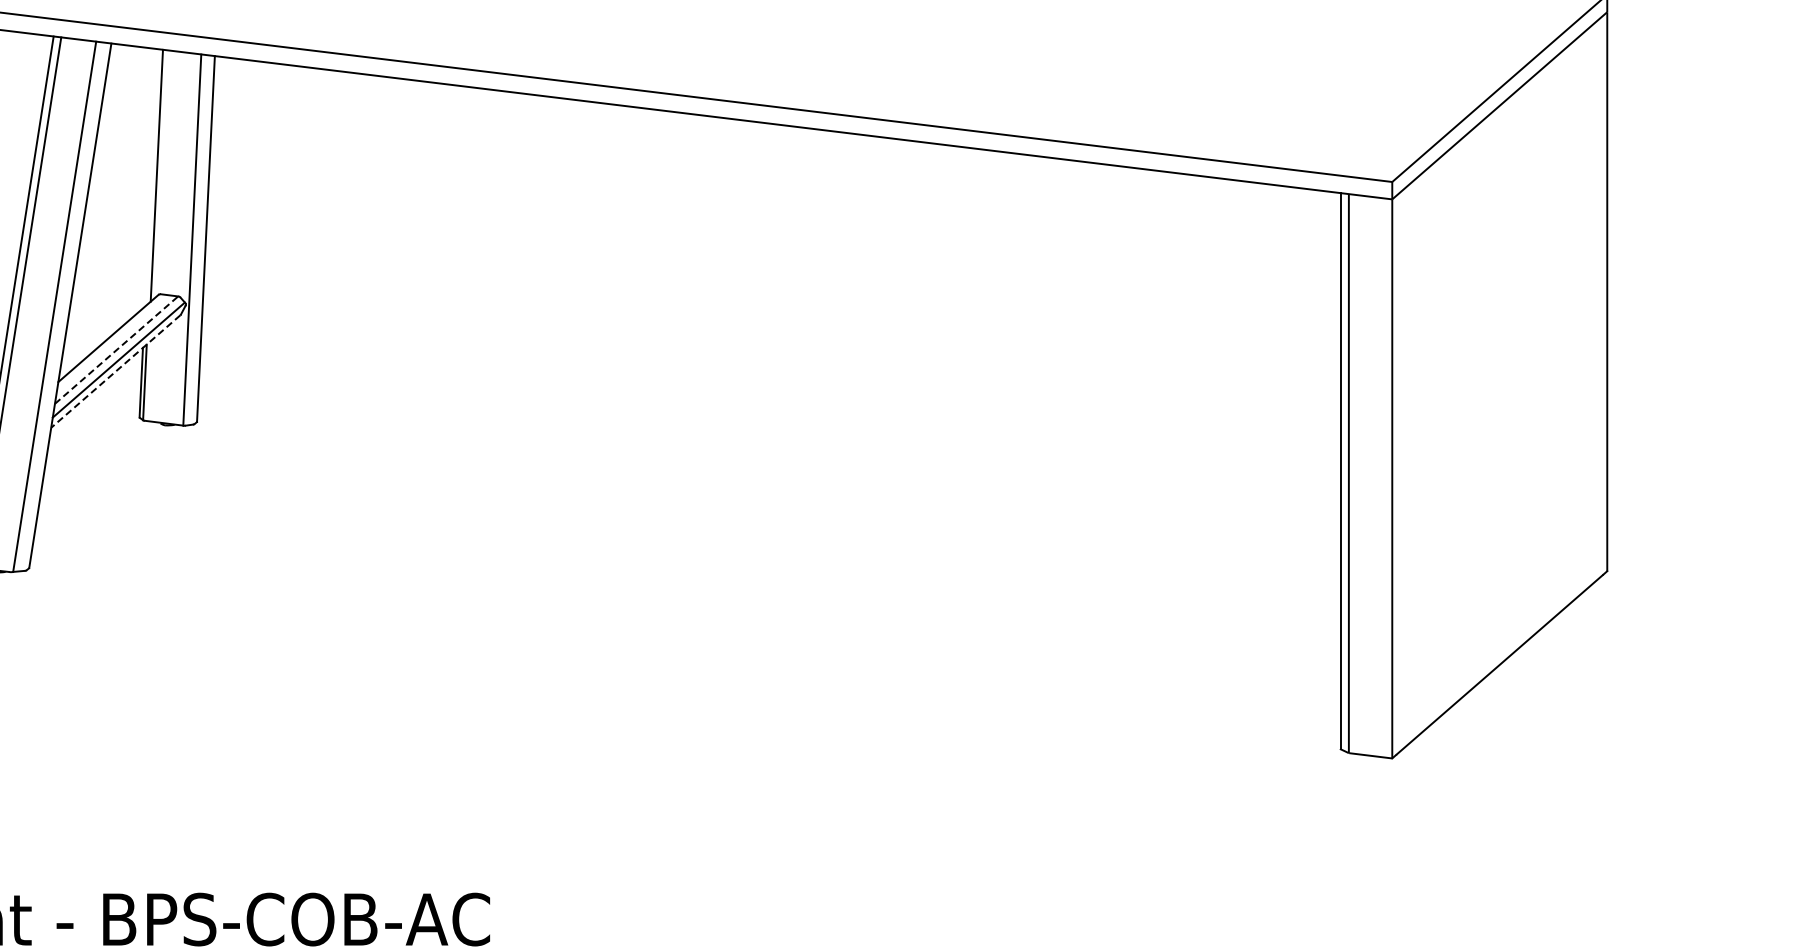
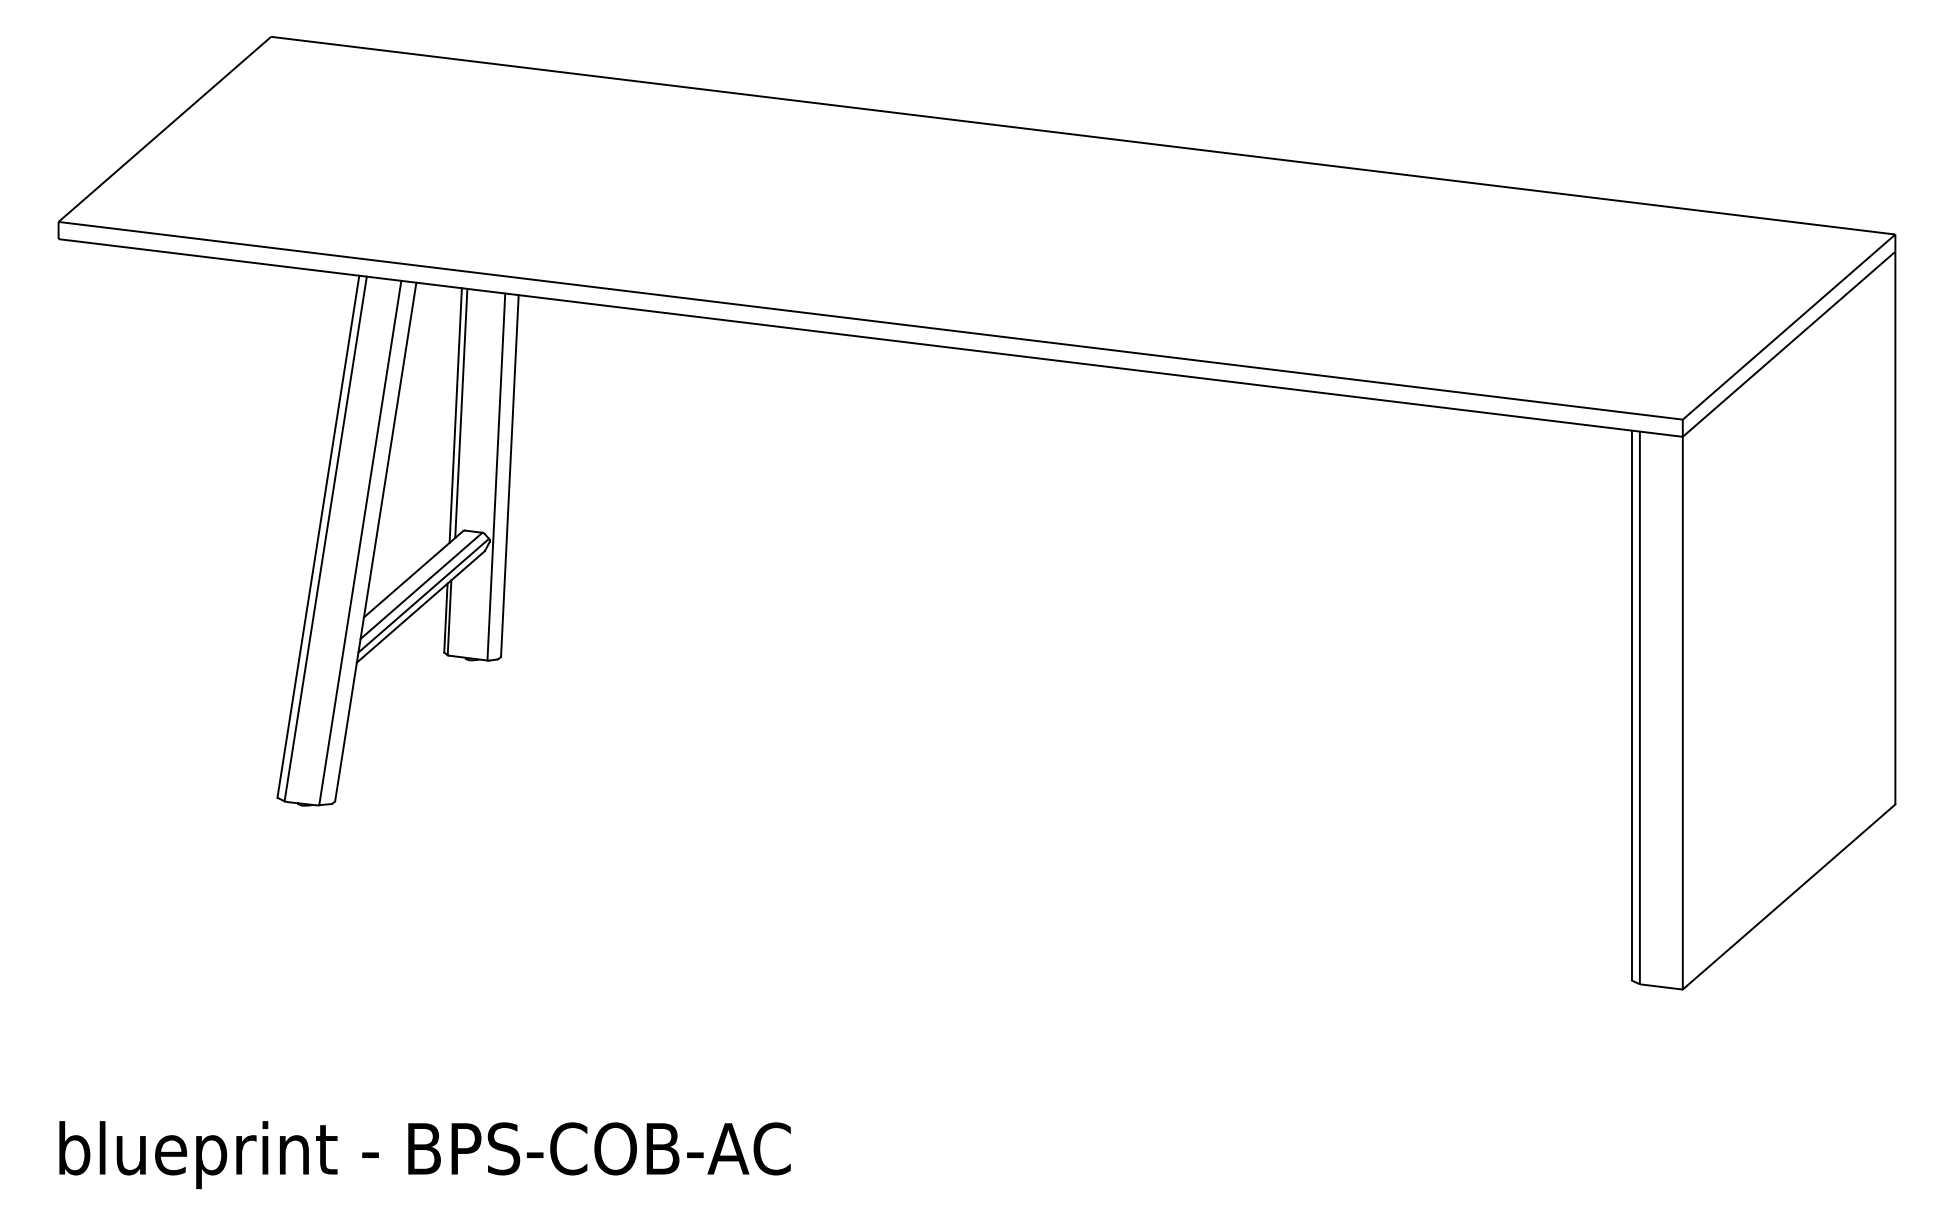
line: (150, 177) -> (455, 415), added
line: (116, 349) -> (421, 585), dashed -> solid
line: (115, 372) -> (420, 607), dashed -> solid

